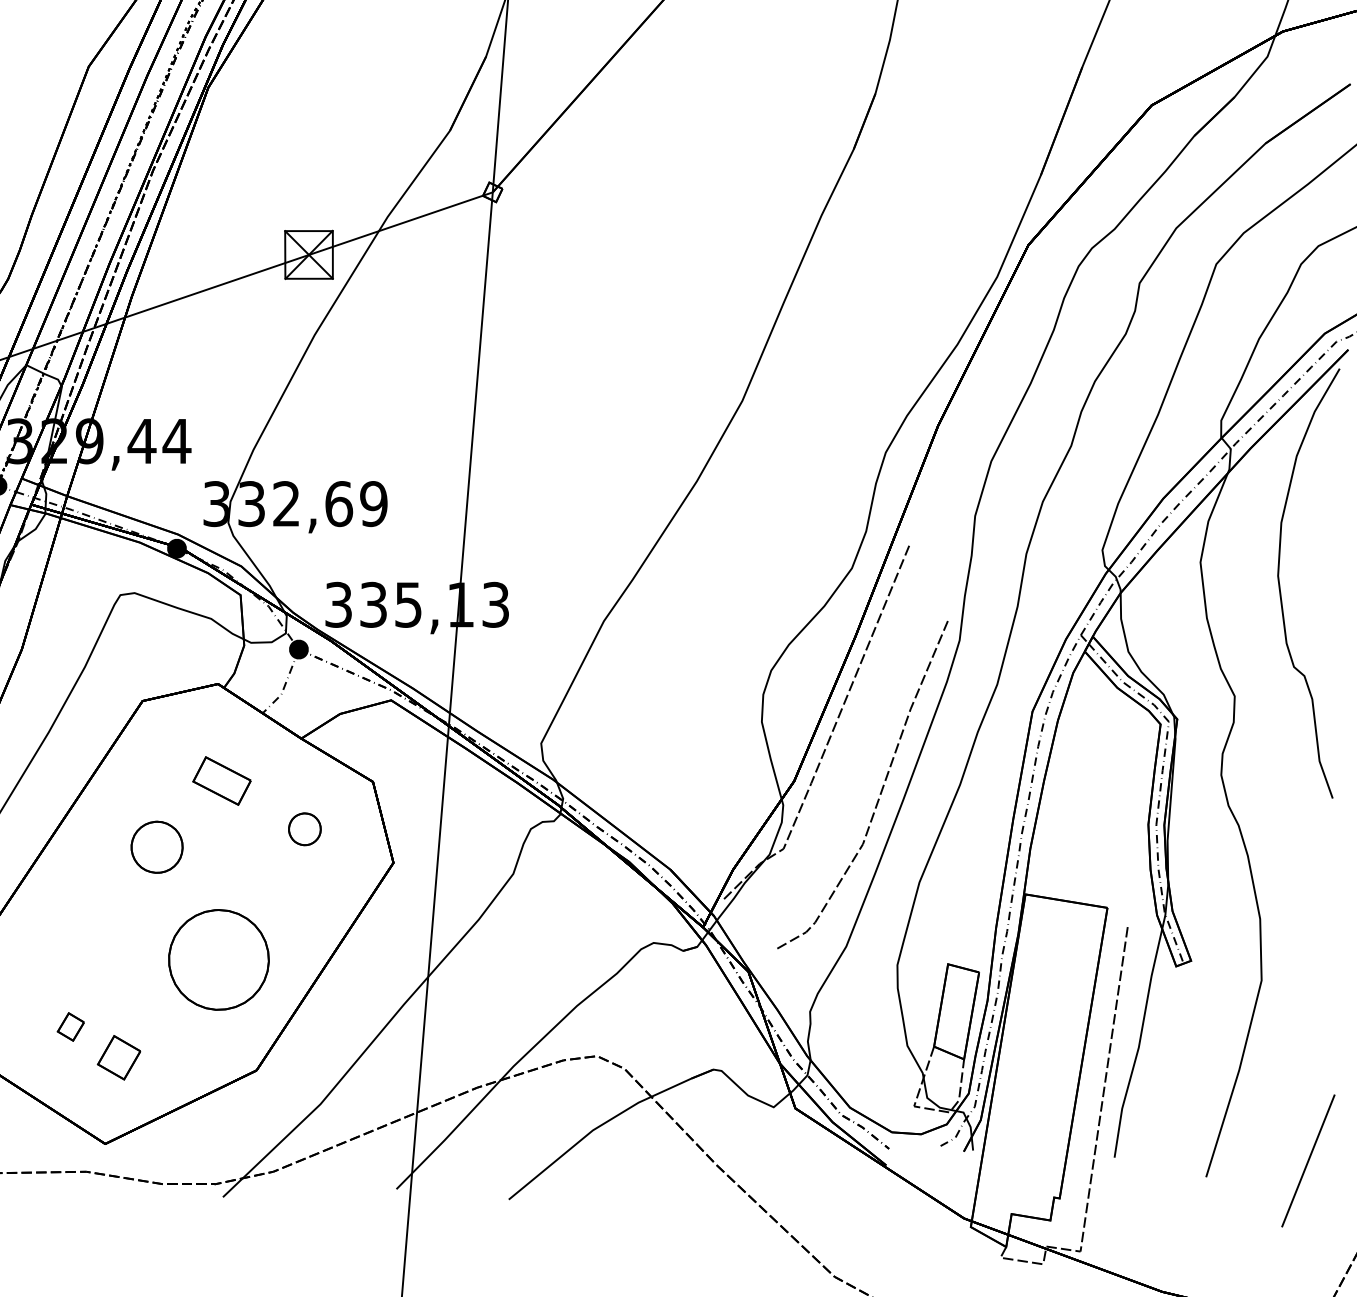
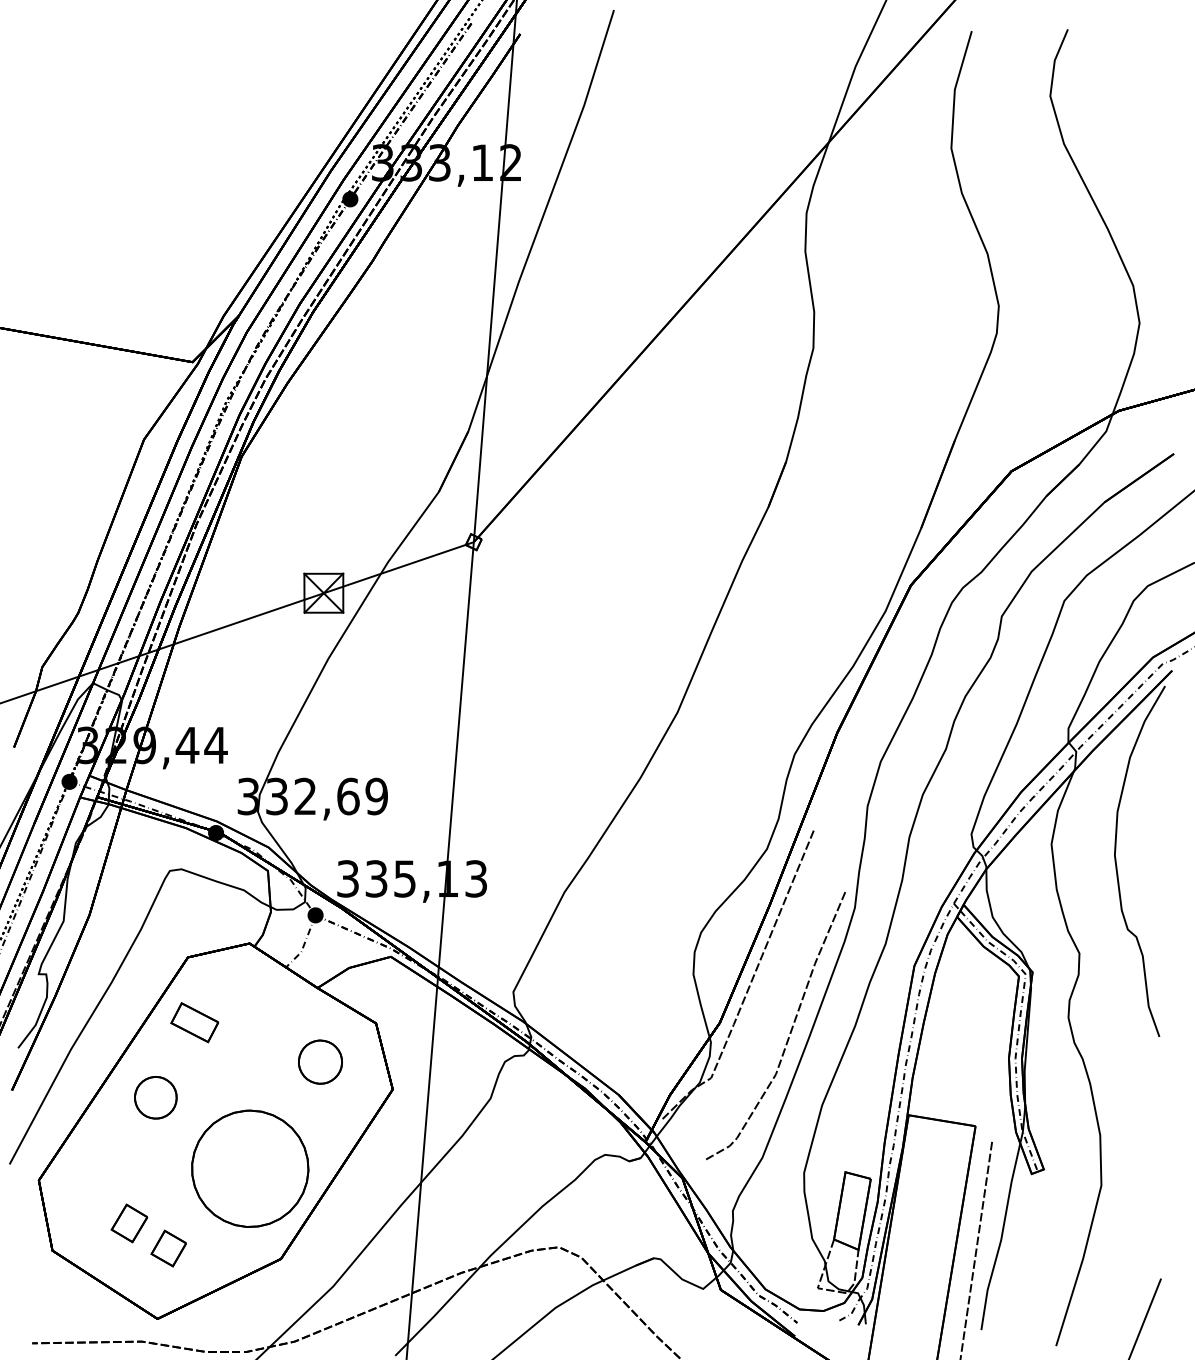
part: (221, 780) -> (194, 1022), moved
part: (304, 828) -> (320, 1061), size x1.67
part: (156, 846) -> (155, 1097), moved
part: (219, 959) -> (250, 1168), size x1.43
part: (70, 1027) -> (129, 1223), size x1.67

